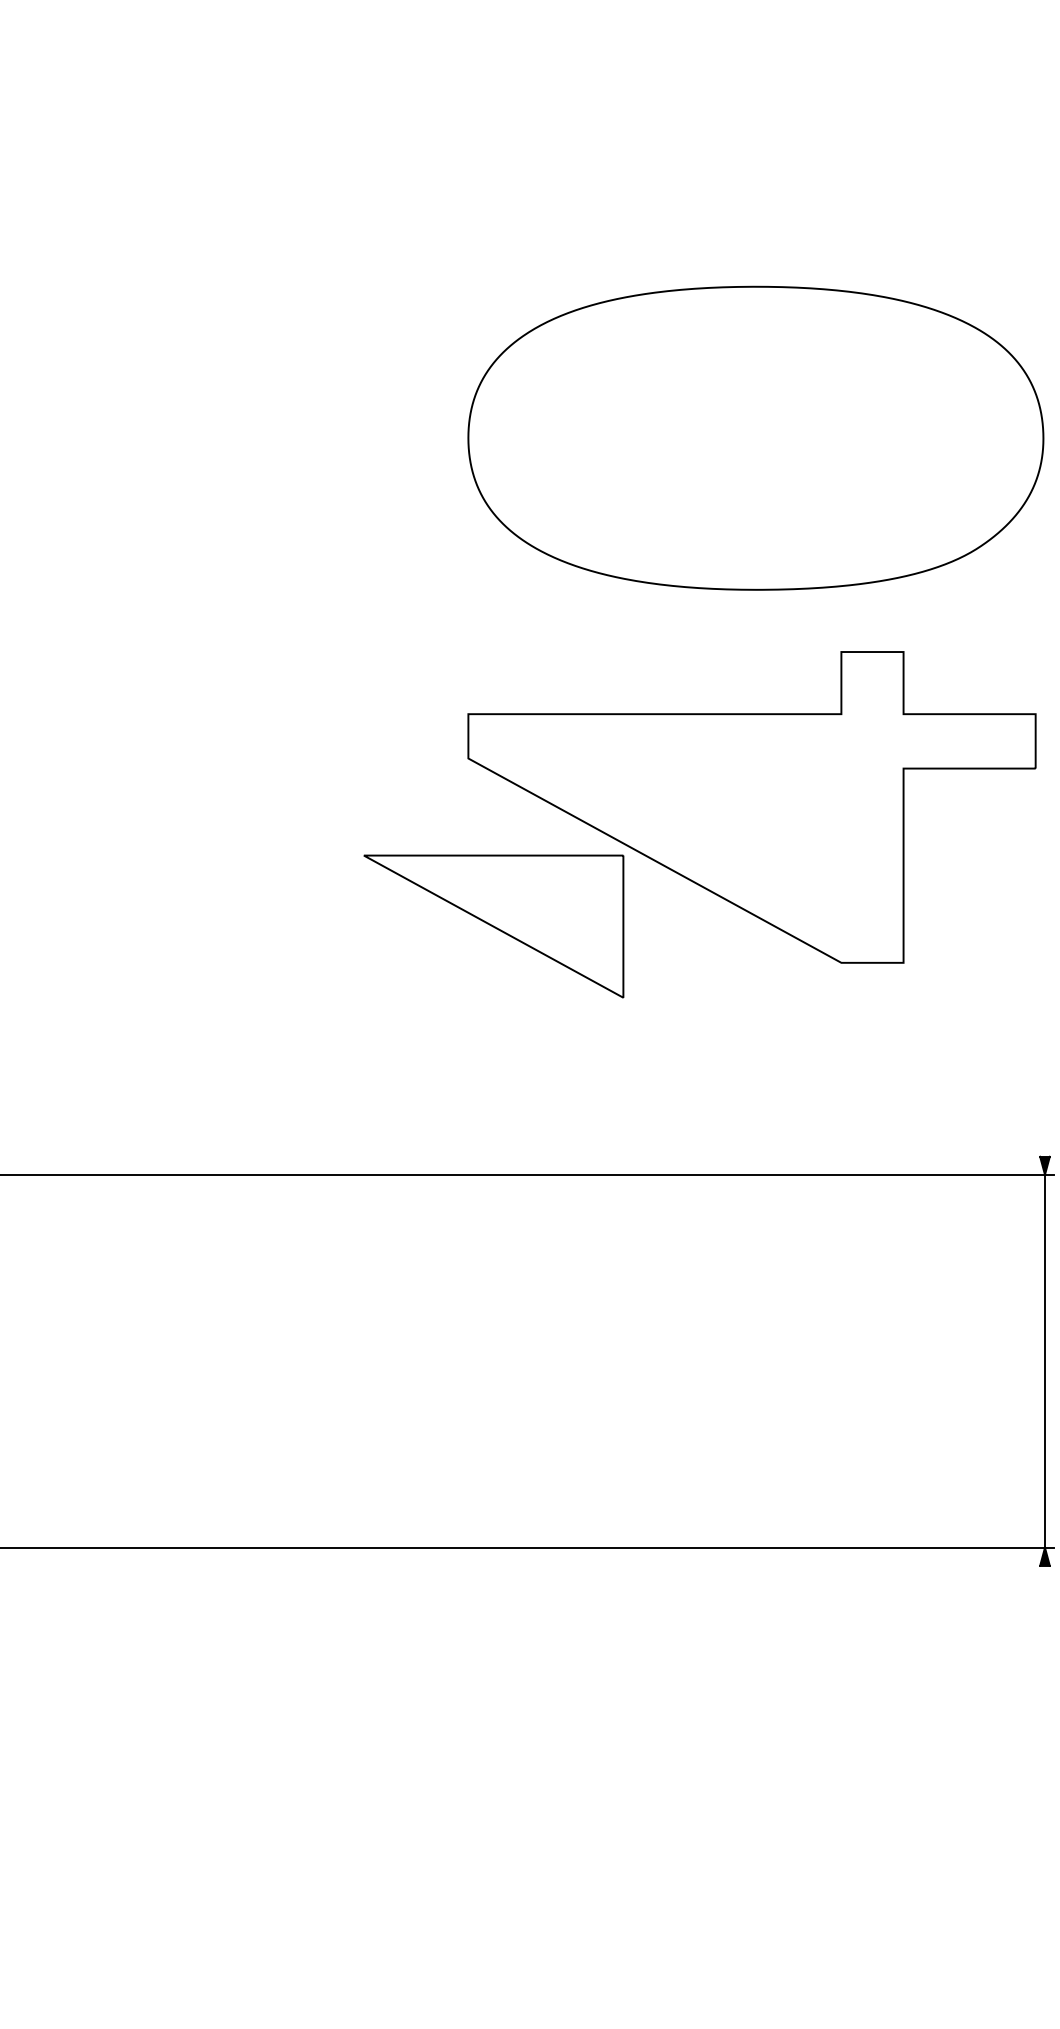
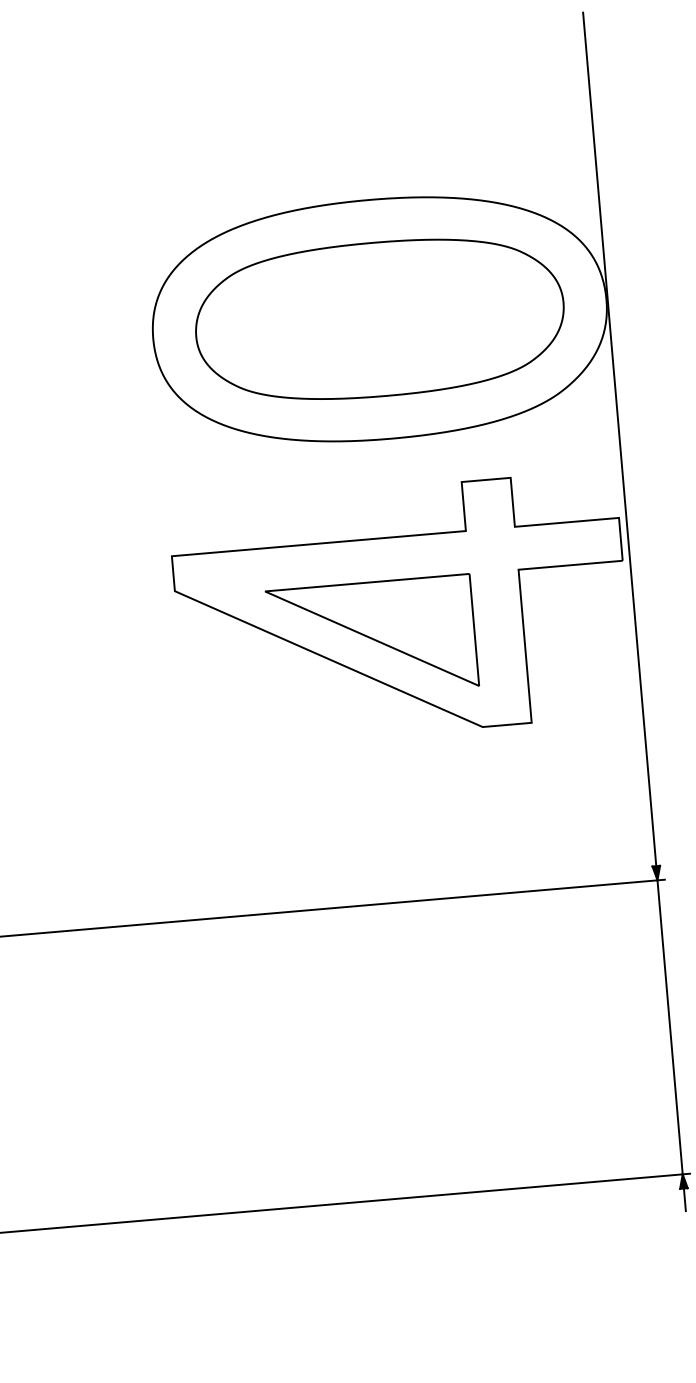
part: (755, 438) -> (379, 319), added
line: (1044, 614) -> (619, 438), added
part: (493, 926) -> (371, 638), moved
line: (1044, 1579) -> (684, 1199), added

